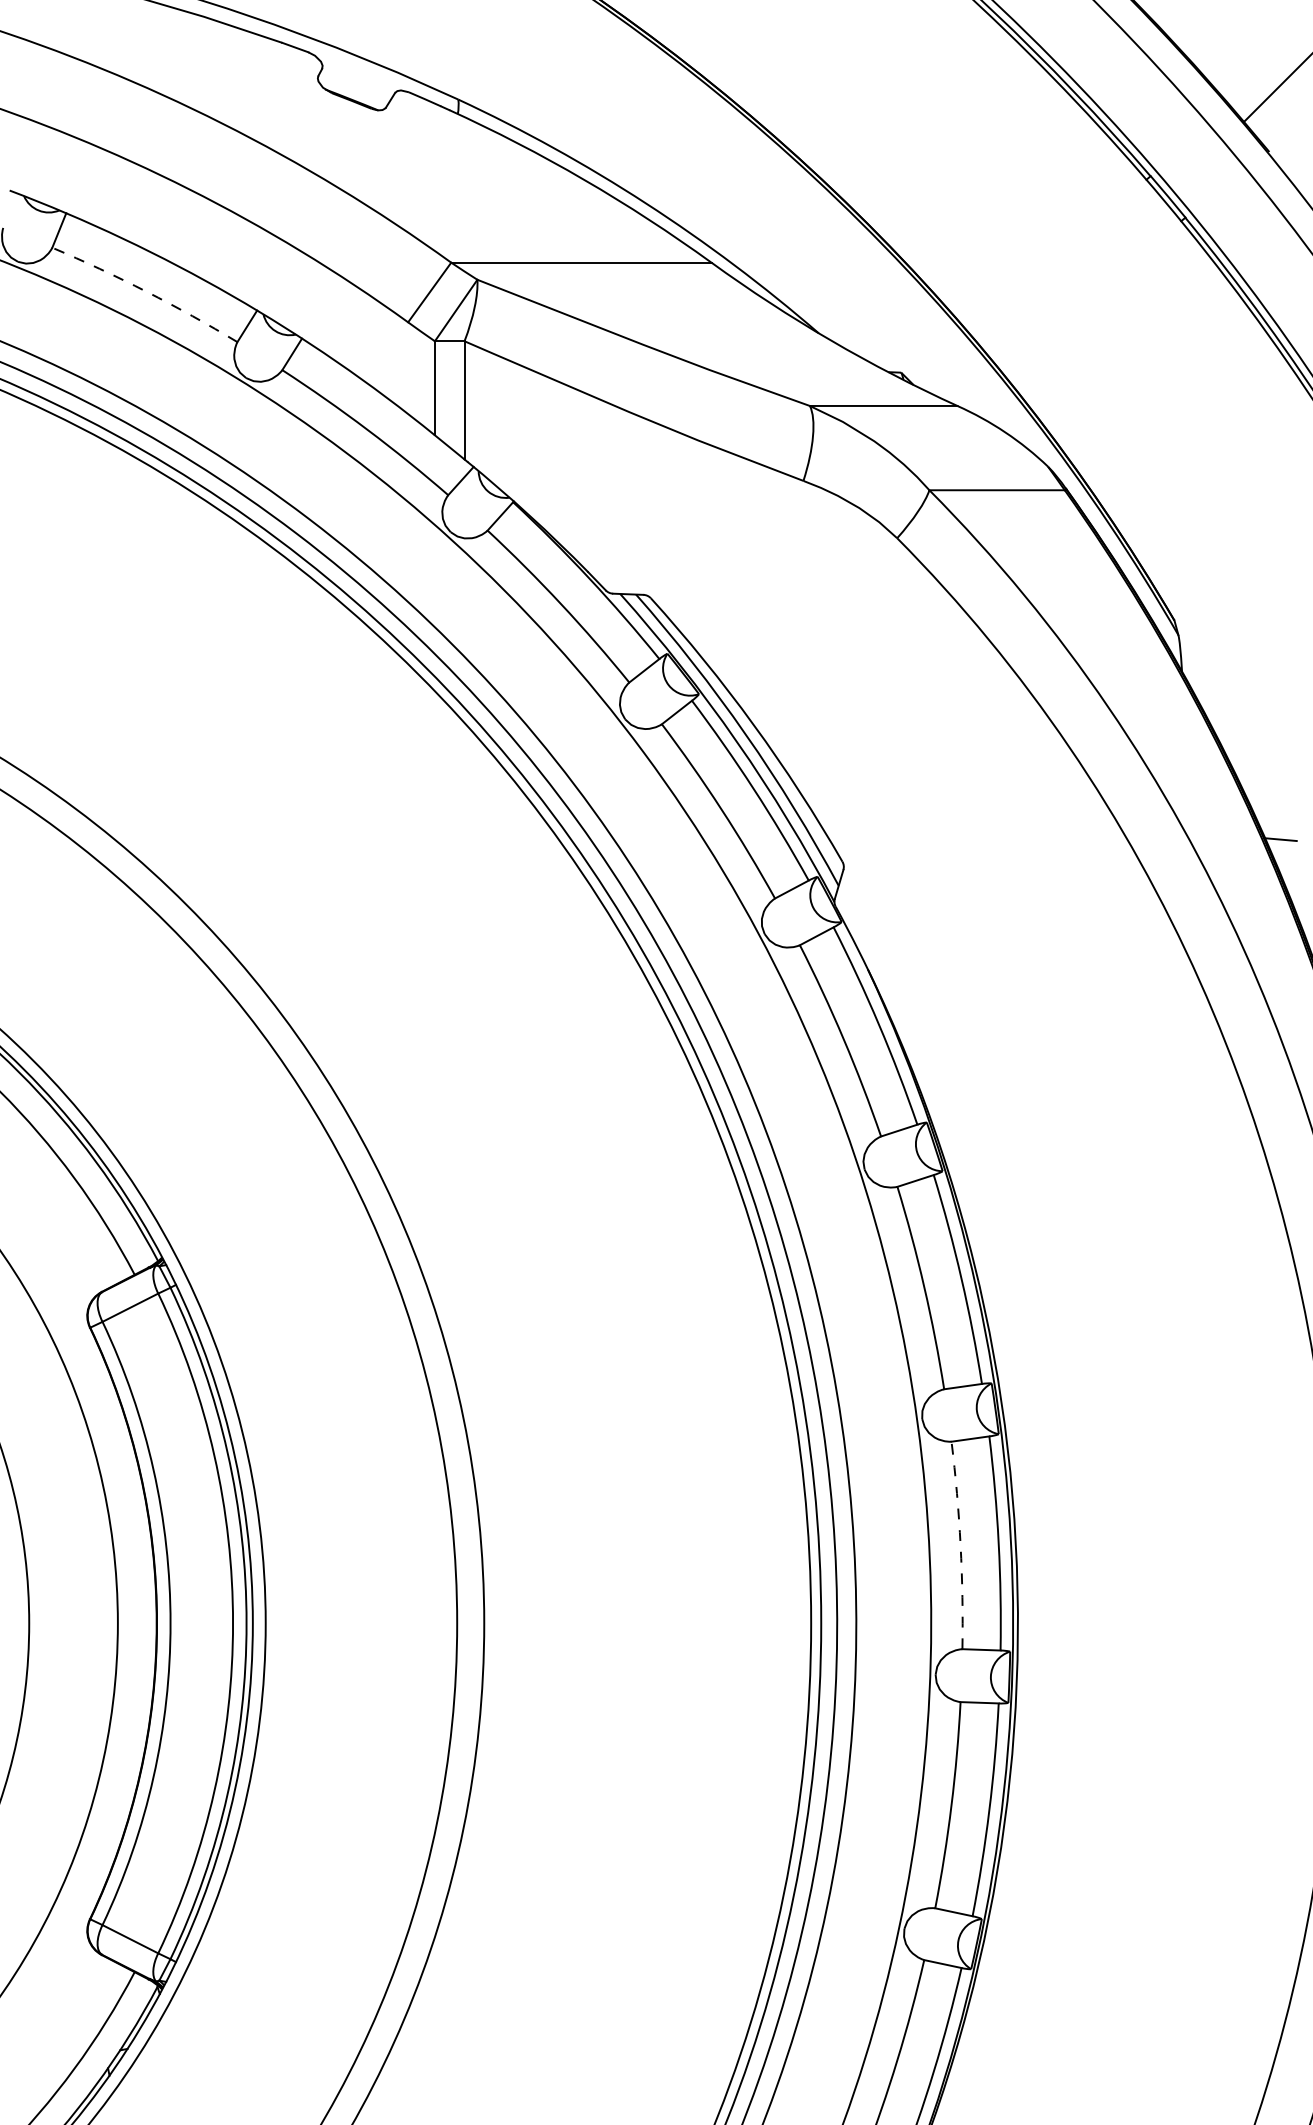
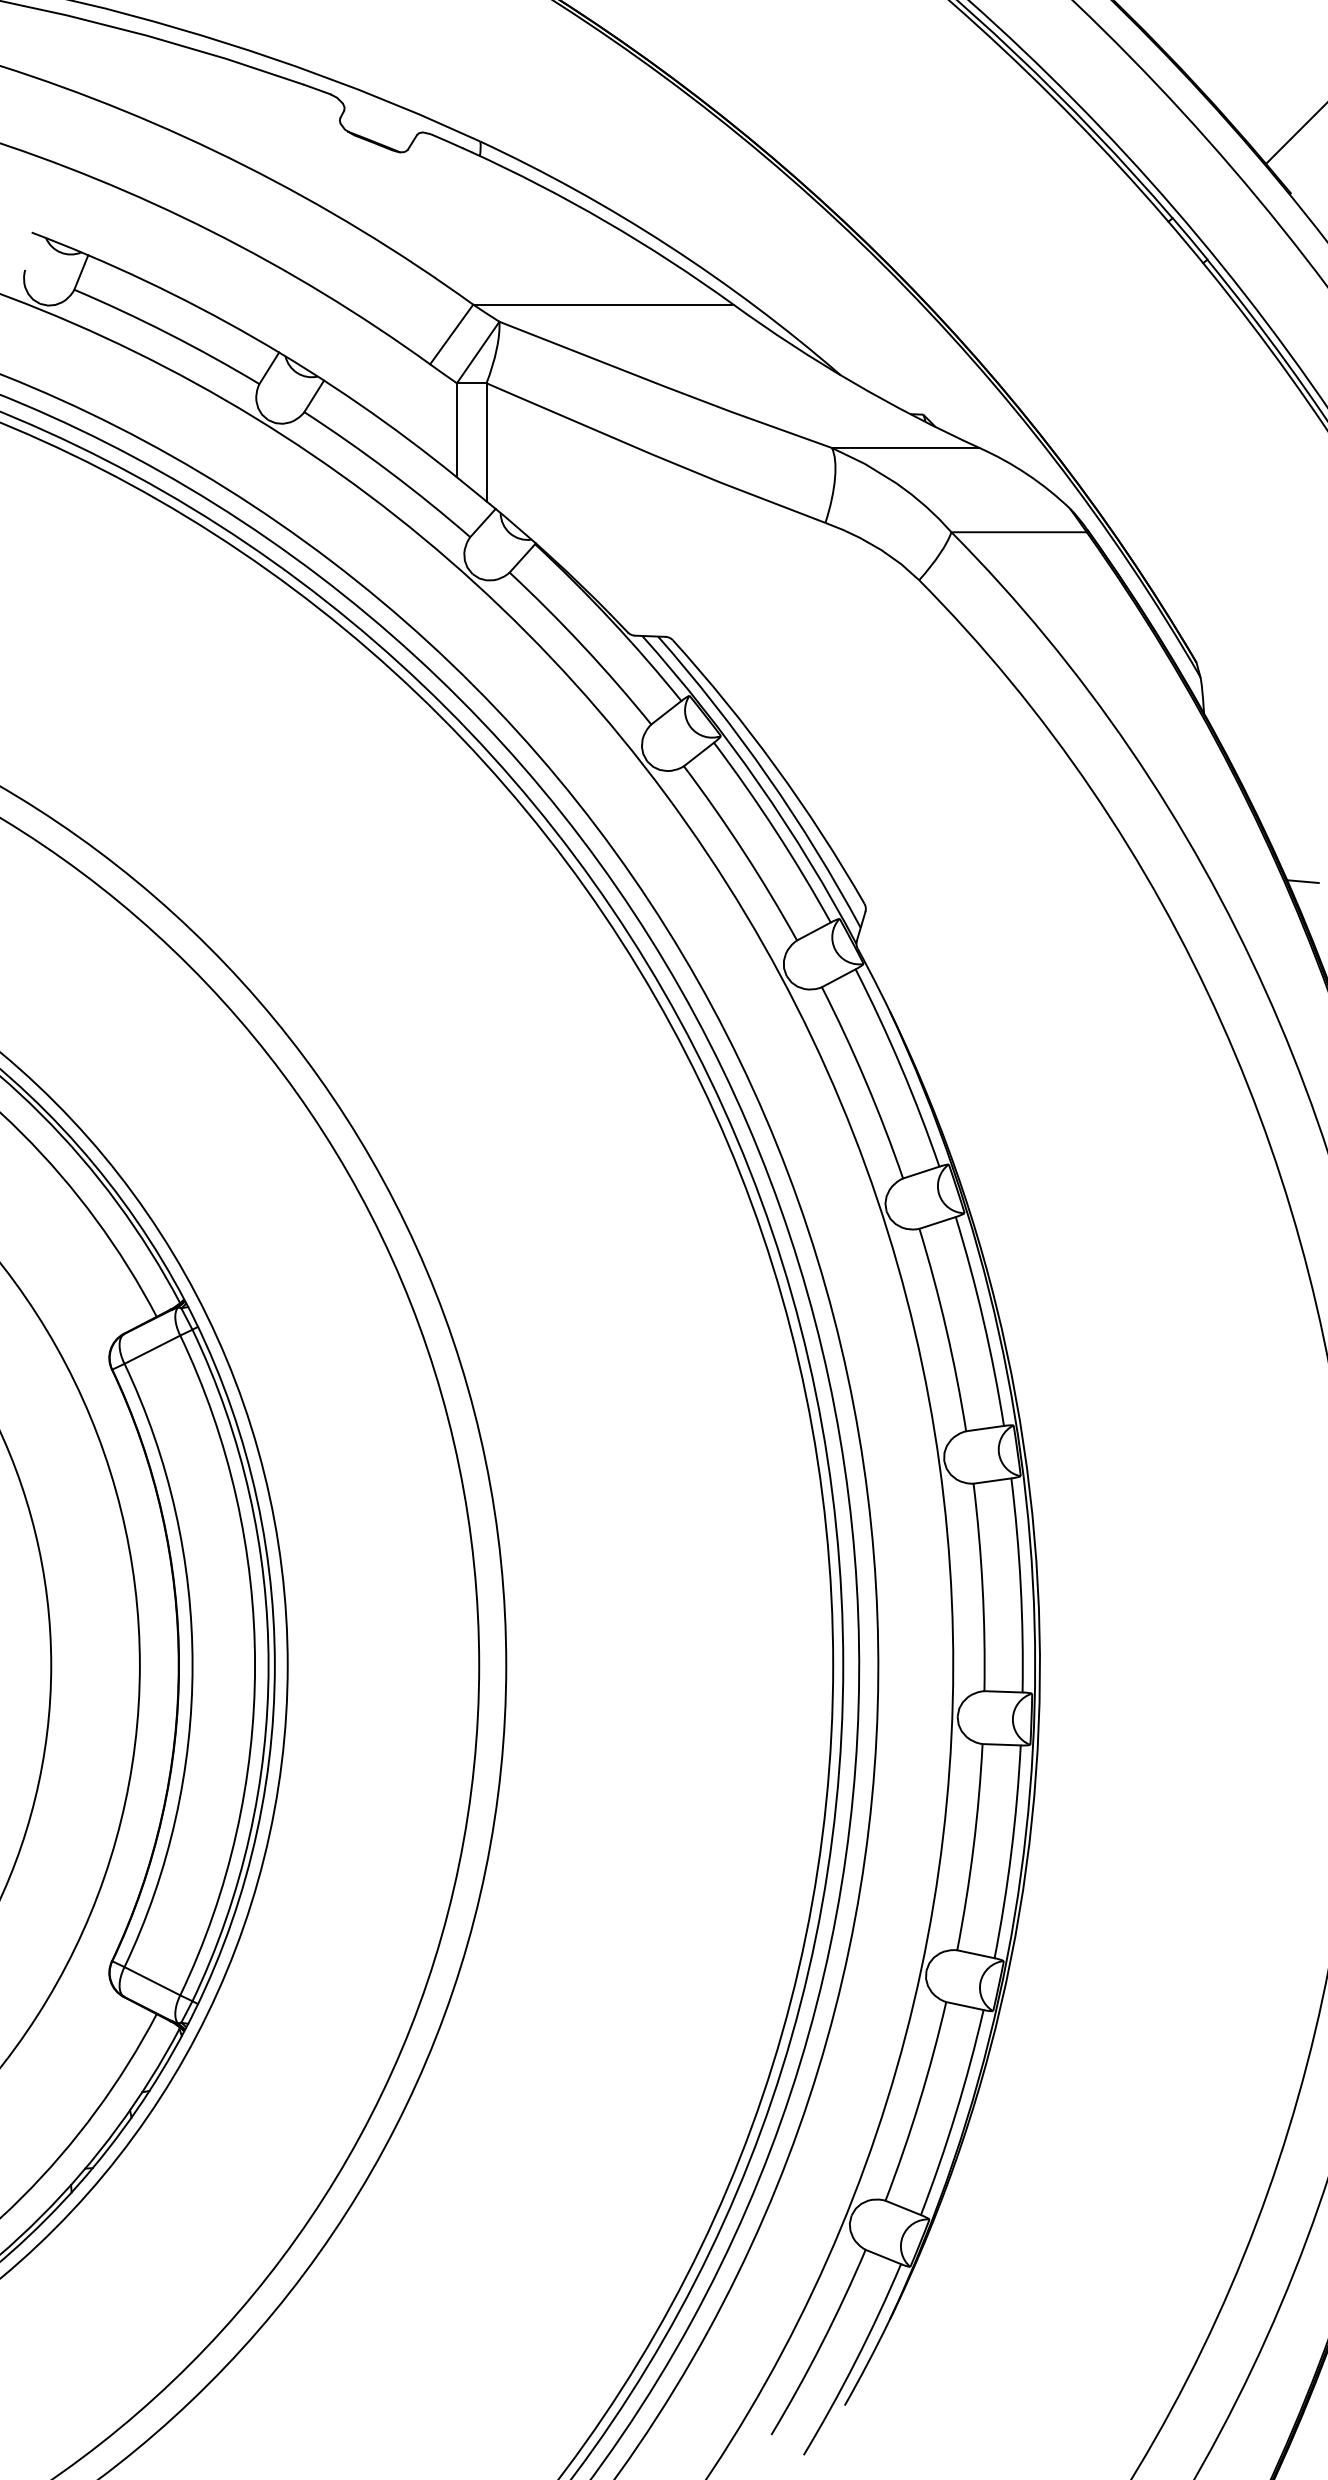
arc: (146, 291) -> (168, 333), dashed -> solid
arc: (960, 1545) -> (982, 1587), dashed -> solid

